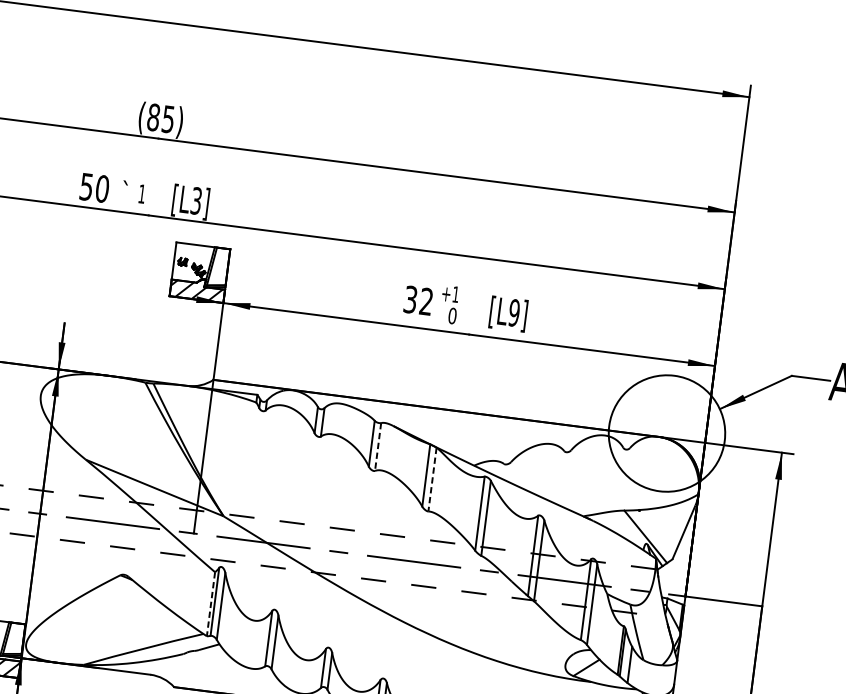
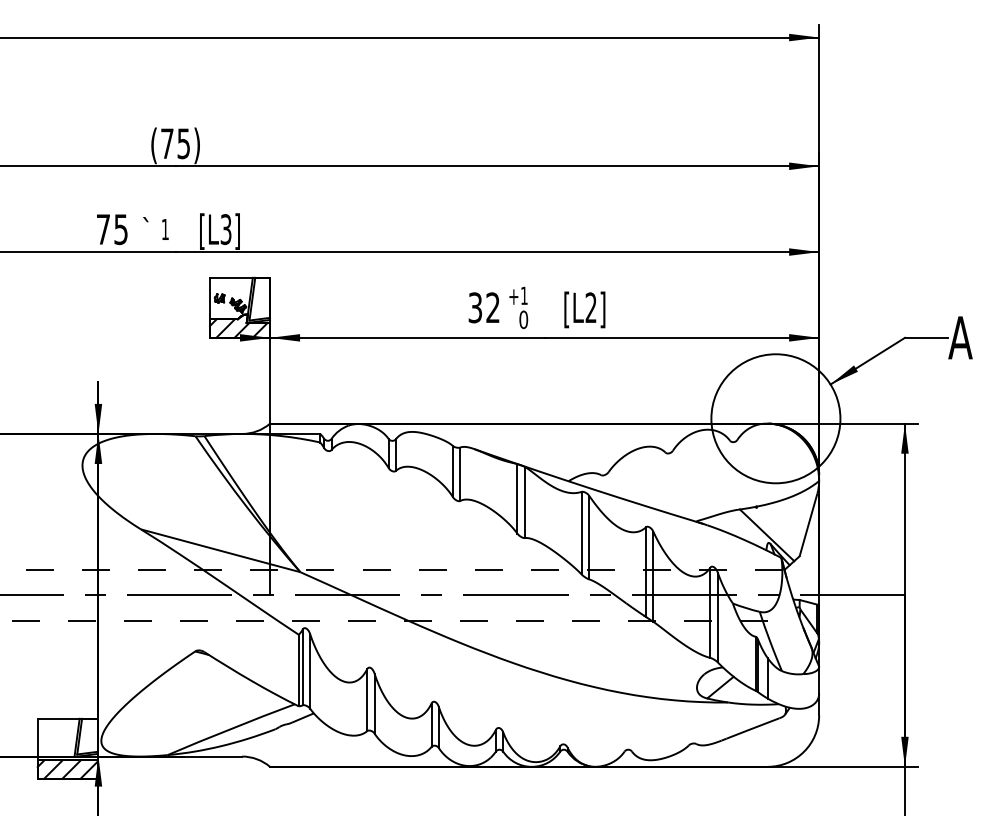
text: (153, 117) -> (167, 143), (85) -> (75)
text: (94, 187) -> (112, 229), 50 -> 75
text: (513, 312) -> (590, 307), [L9] -> [L2]
line: (378, 447) -> (460, 474), dashed -> solid
line: (432, 479) -> (524, 502), dashed -> solid
line: (210, 604) -> (298, 670), dashed -> solid

